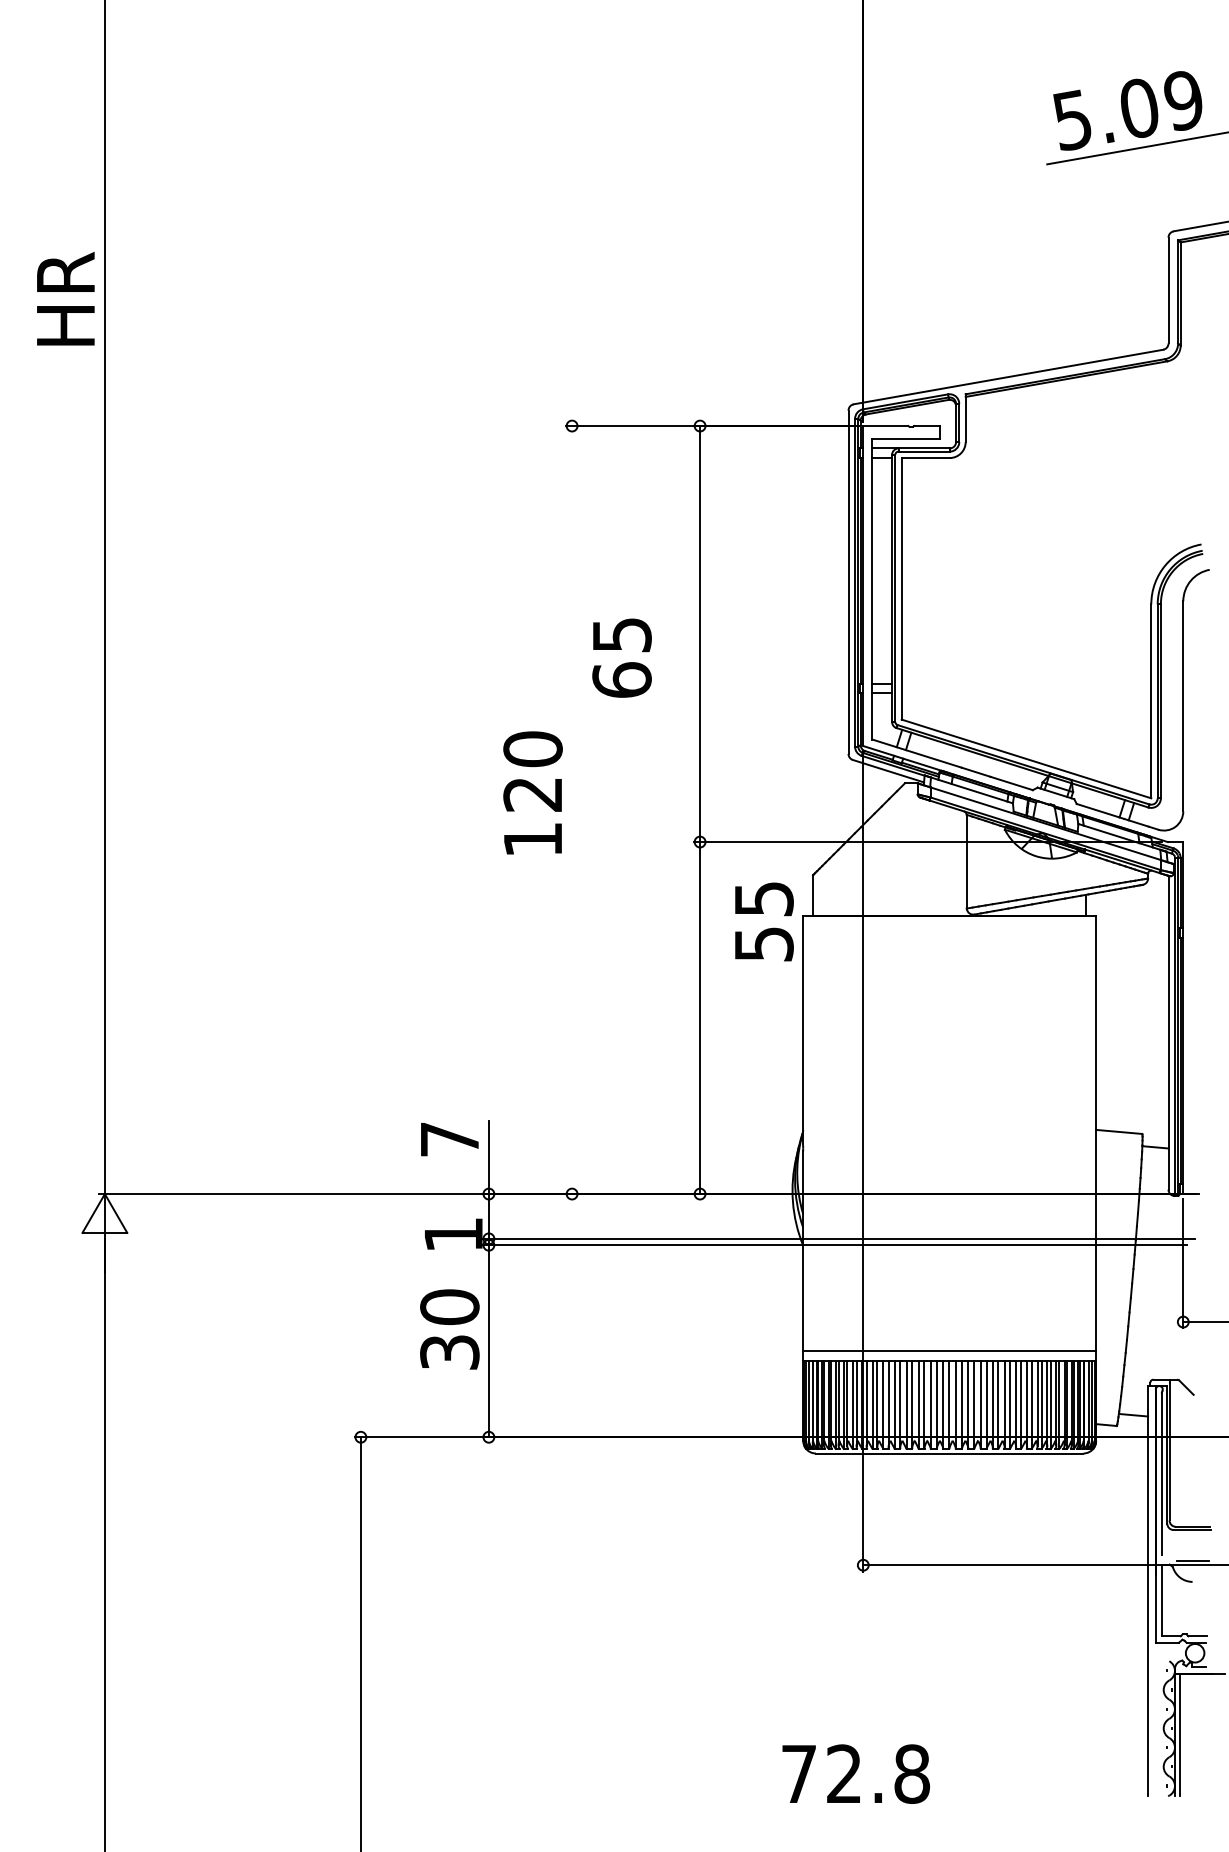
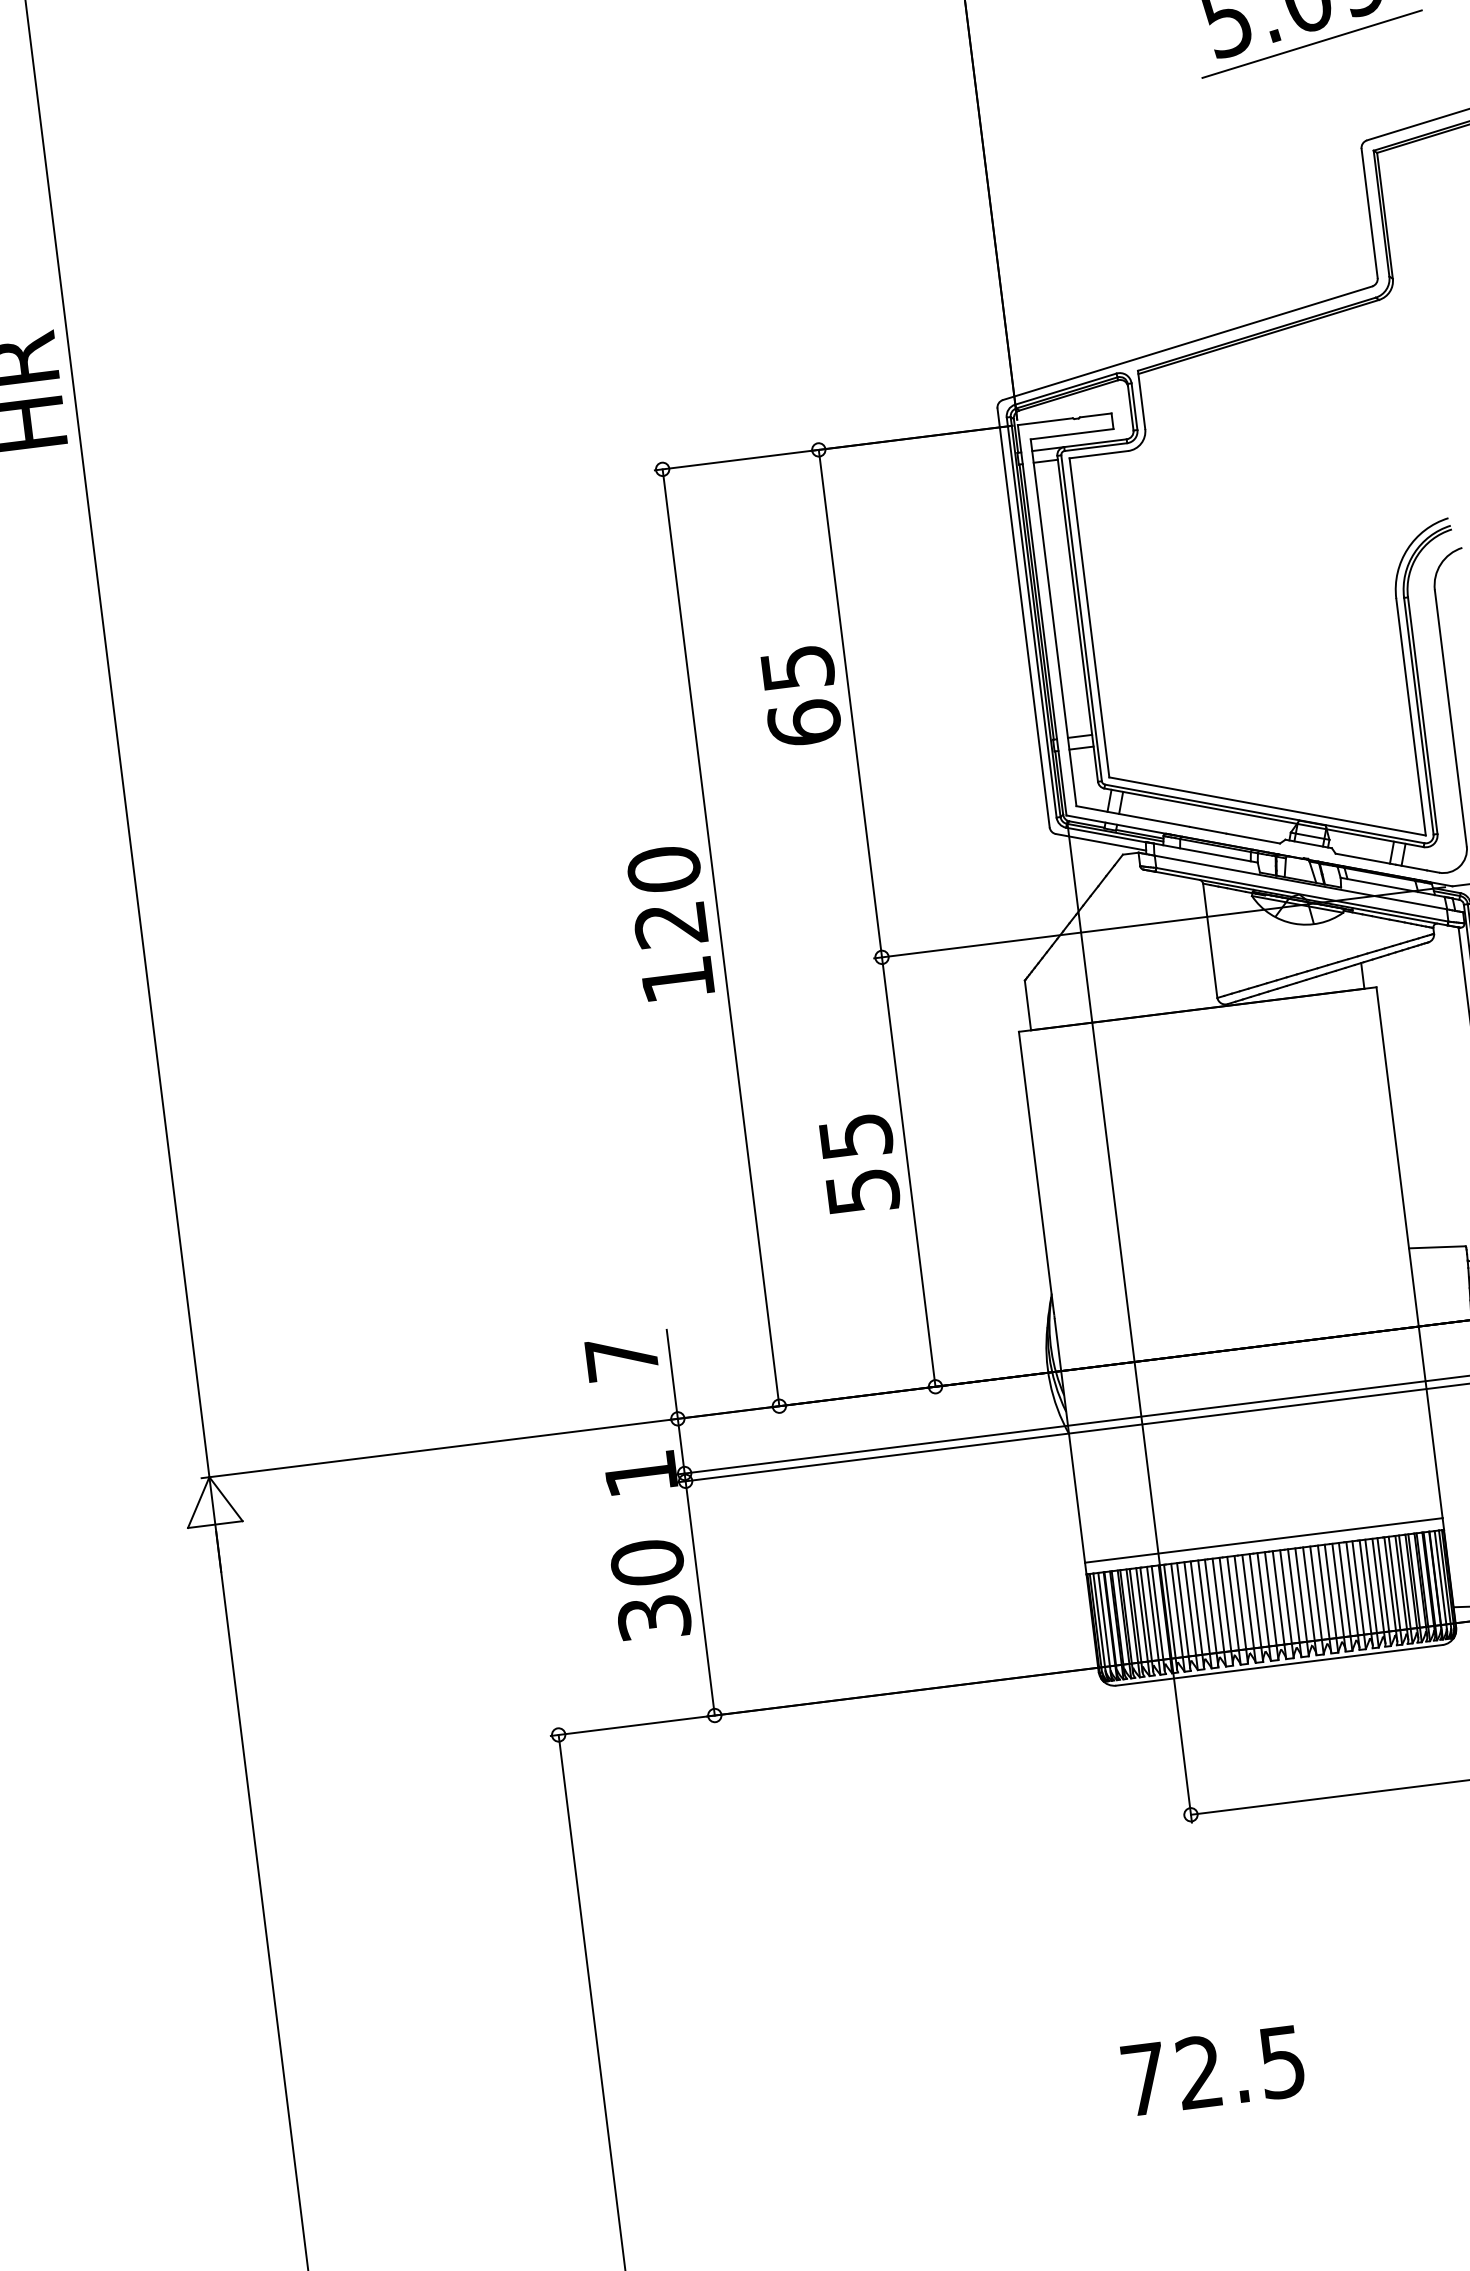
text: (621, 657) -> (800, 695), moved
line: (572, 810) -> (721, 938), added
text: (764, 921) -> (859, 1163), moved
text: (911, 1773) -> (1281, 2061), 72.8 -> 72.5

